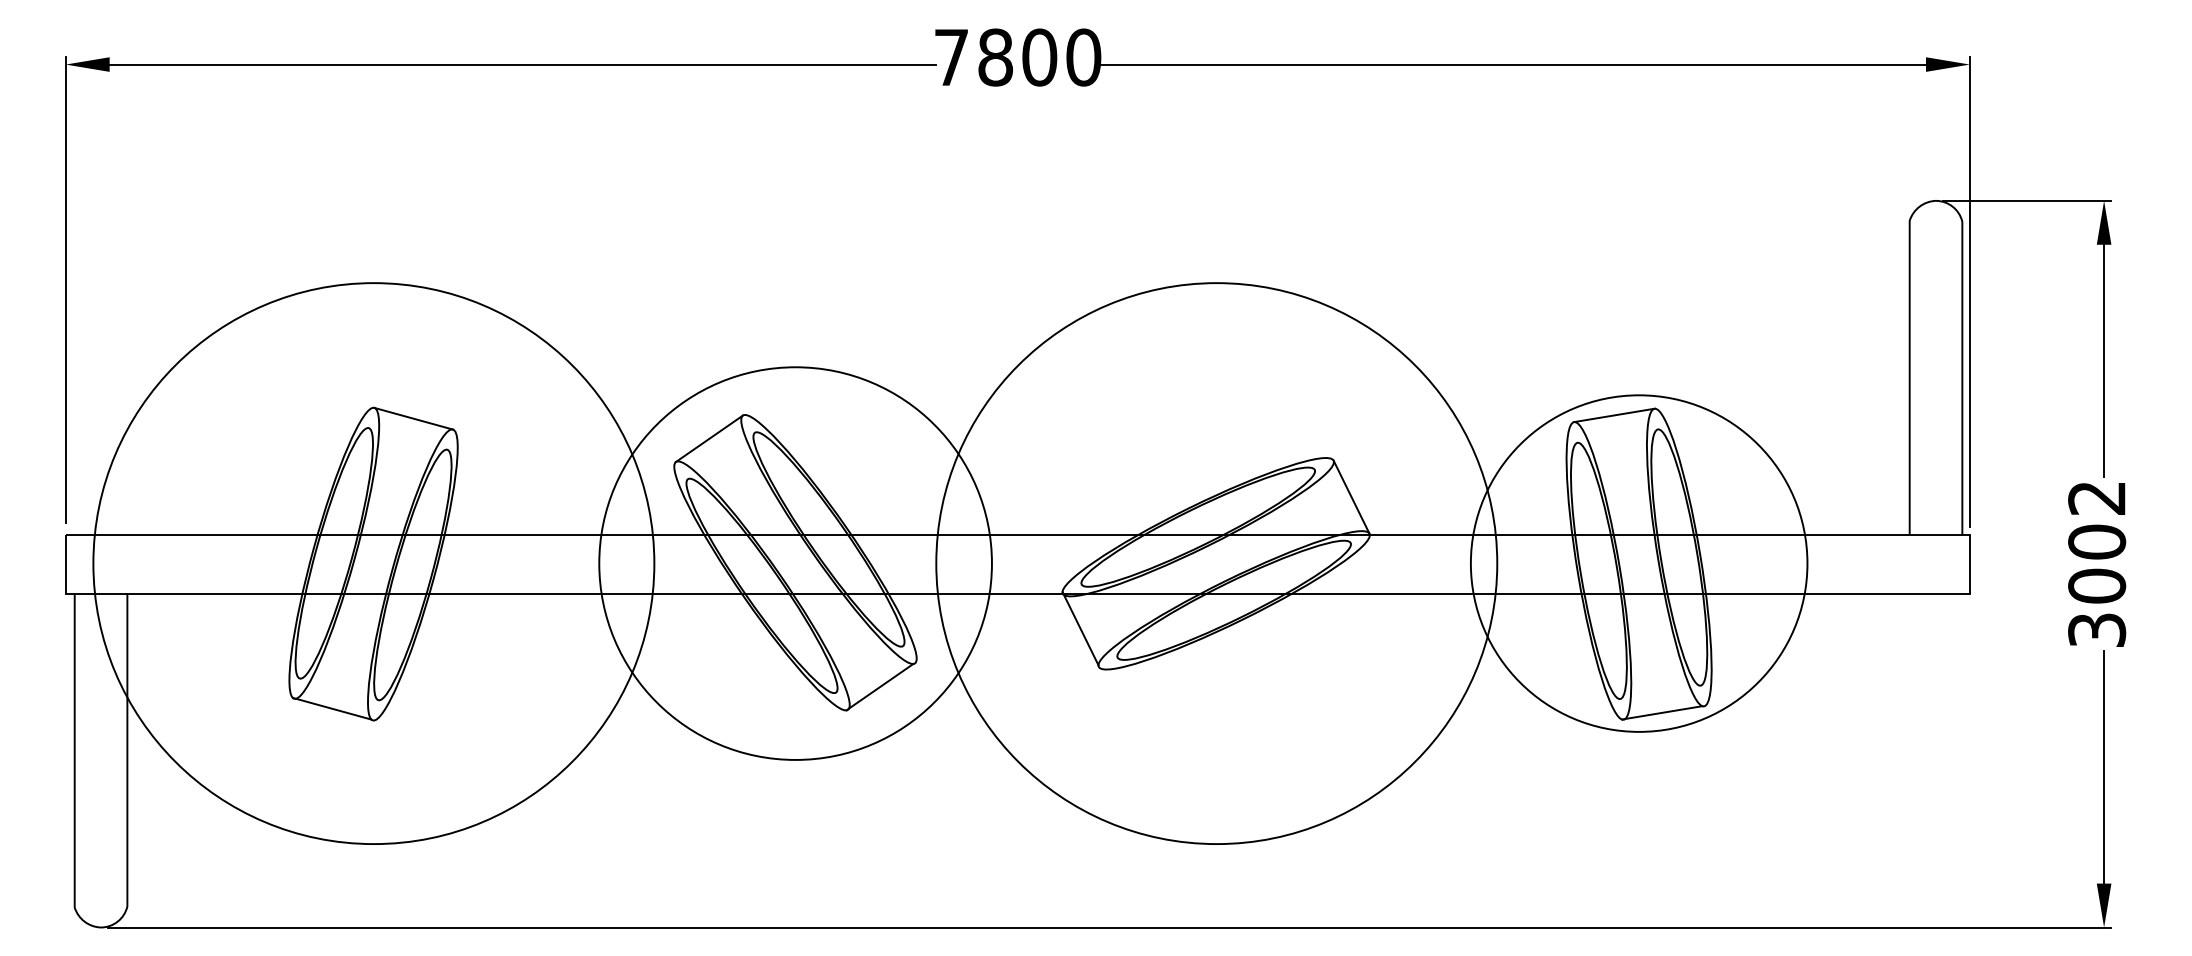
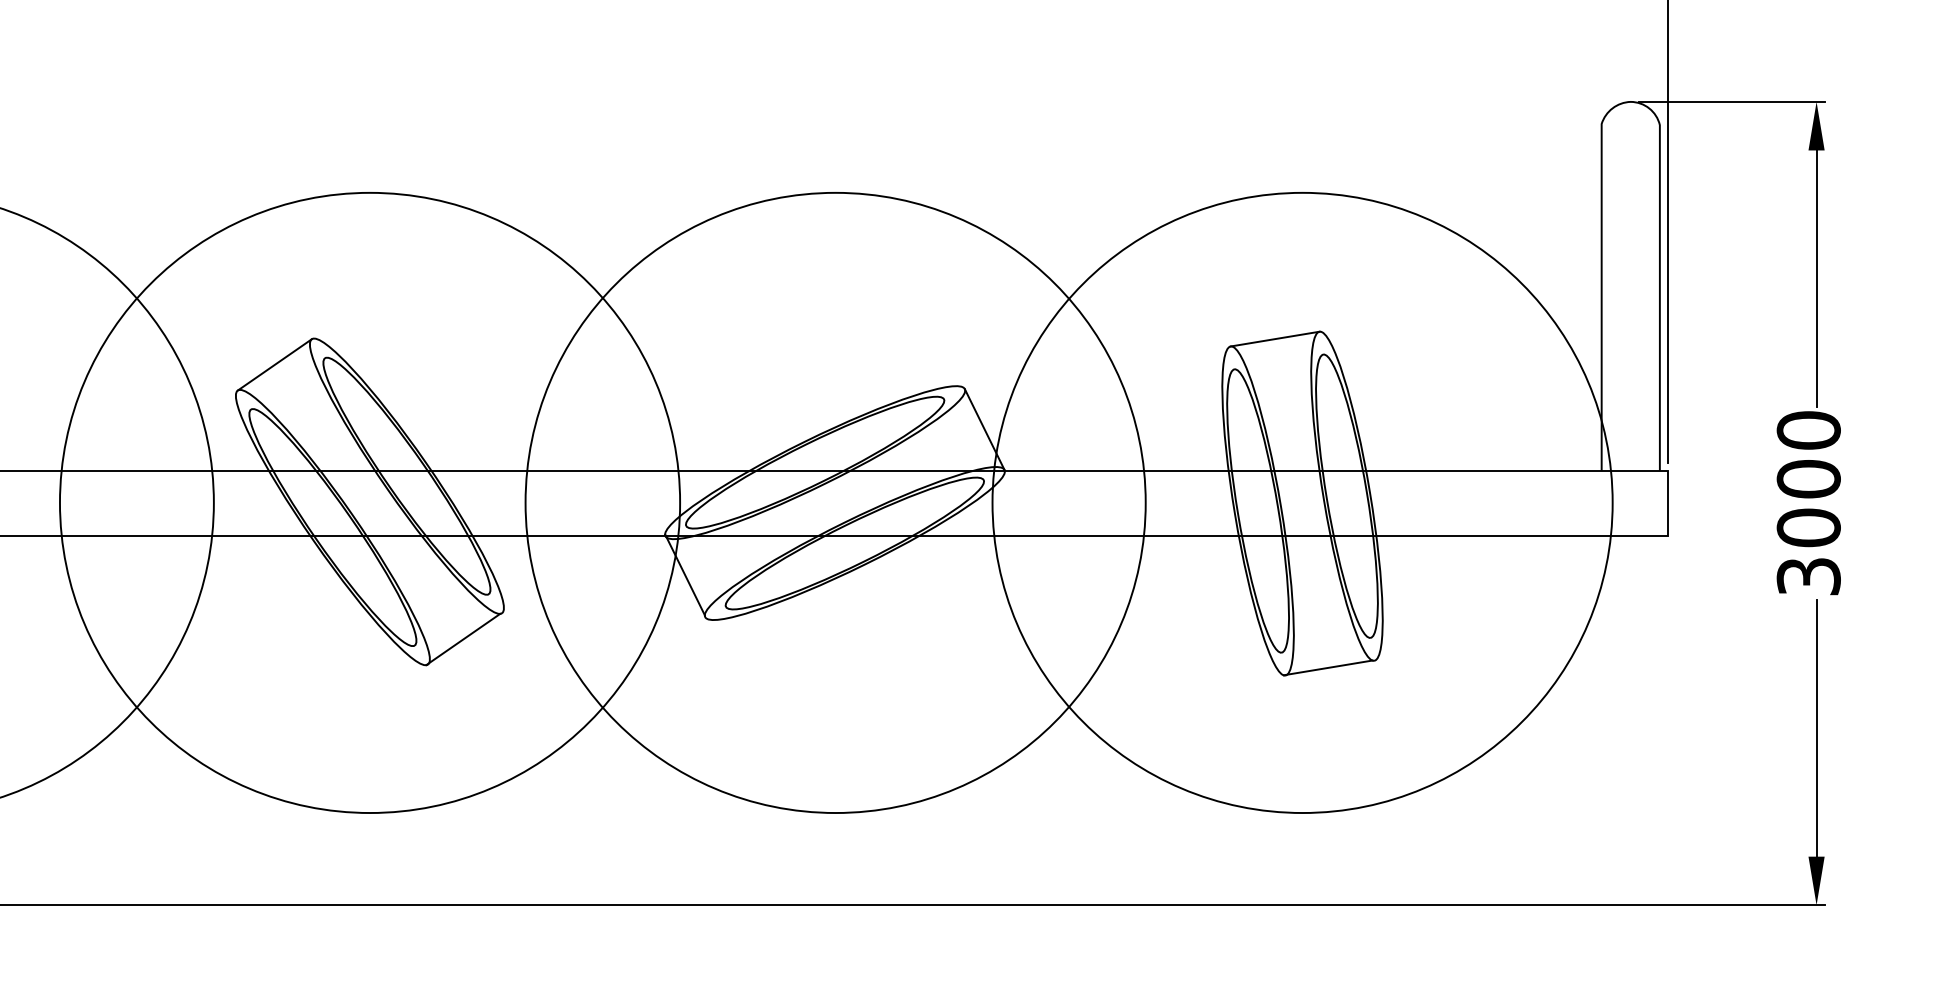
text: (2097, 497) -> (1809, 429), 3002 -> 3000
circle: (795, 563) -> (369, 502), size x1.43
circle: (1638, 563) -> (1301, 502), size x1.67

